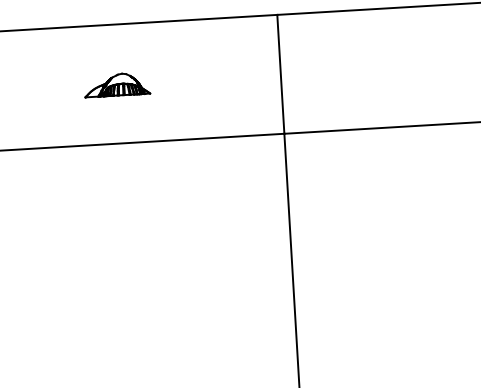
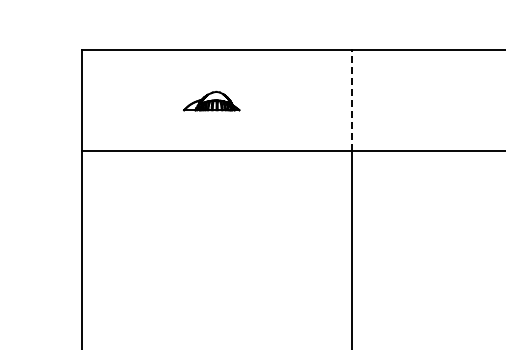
line: (280, 74) -> (351, 100), solid -> dashed

